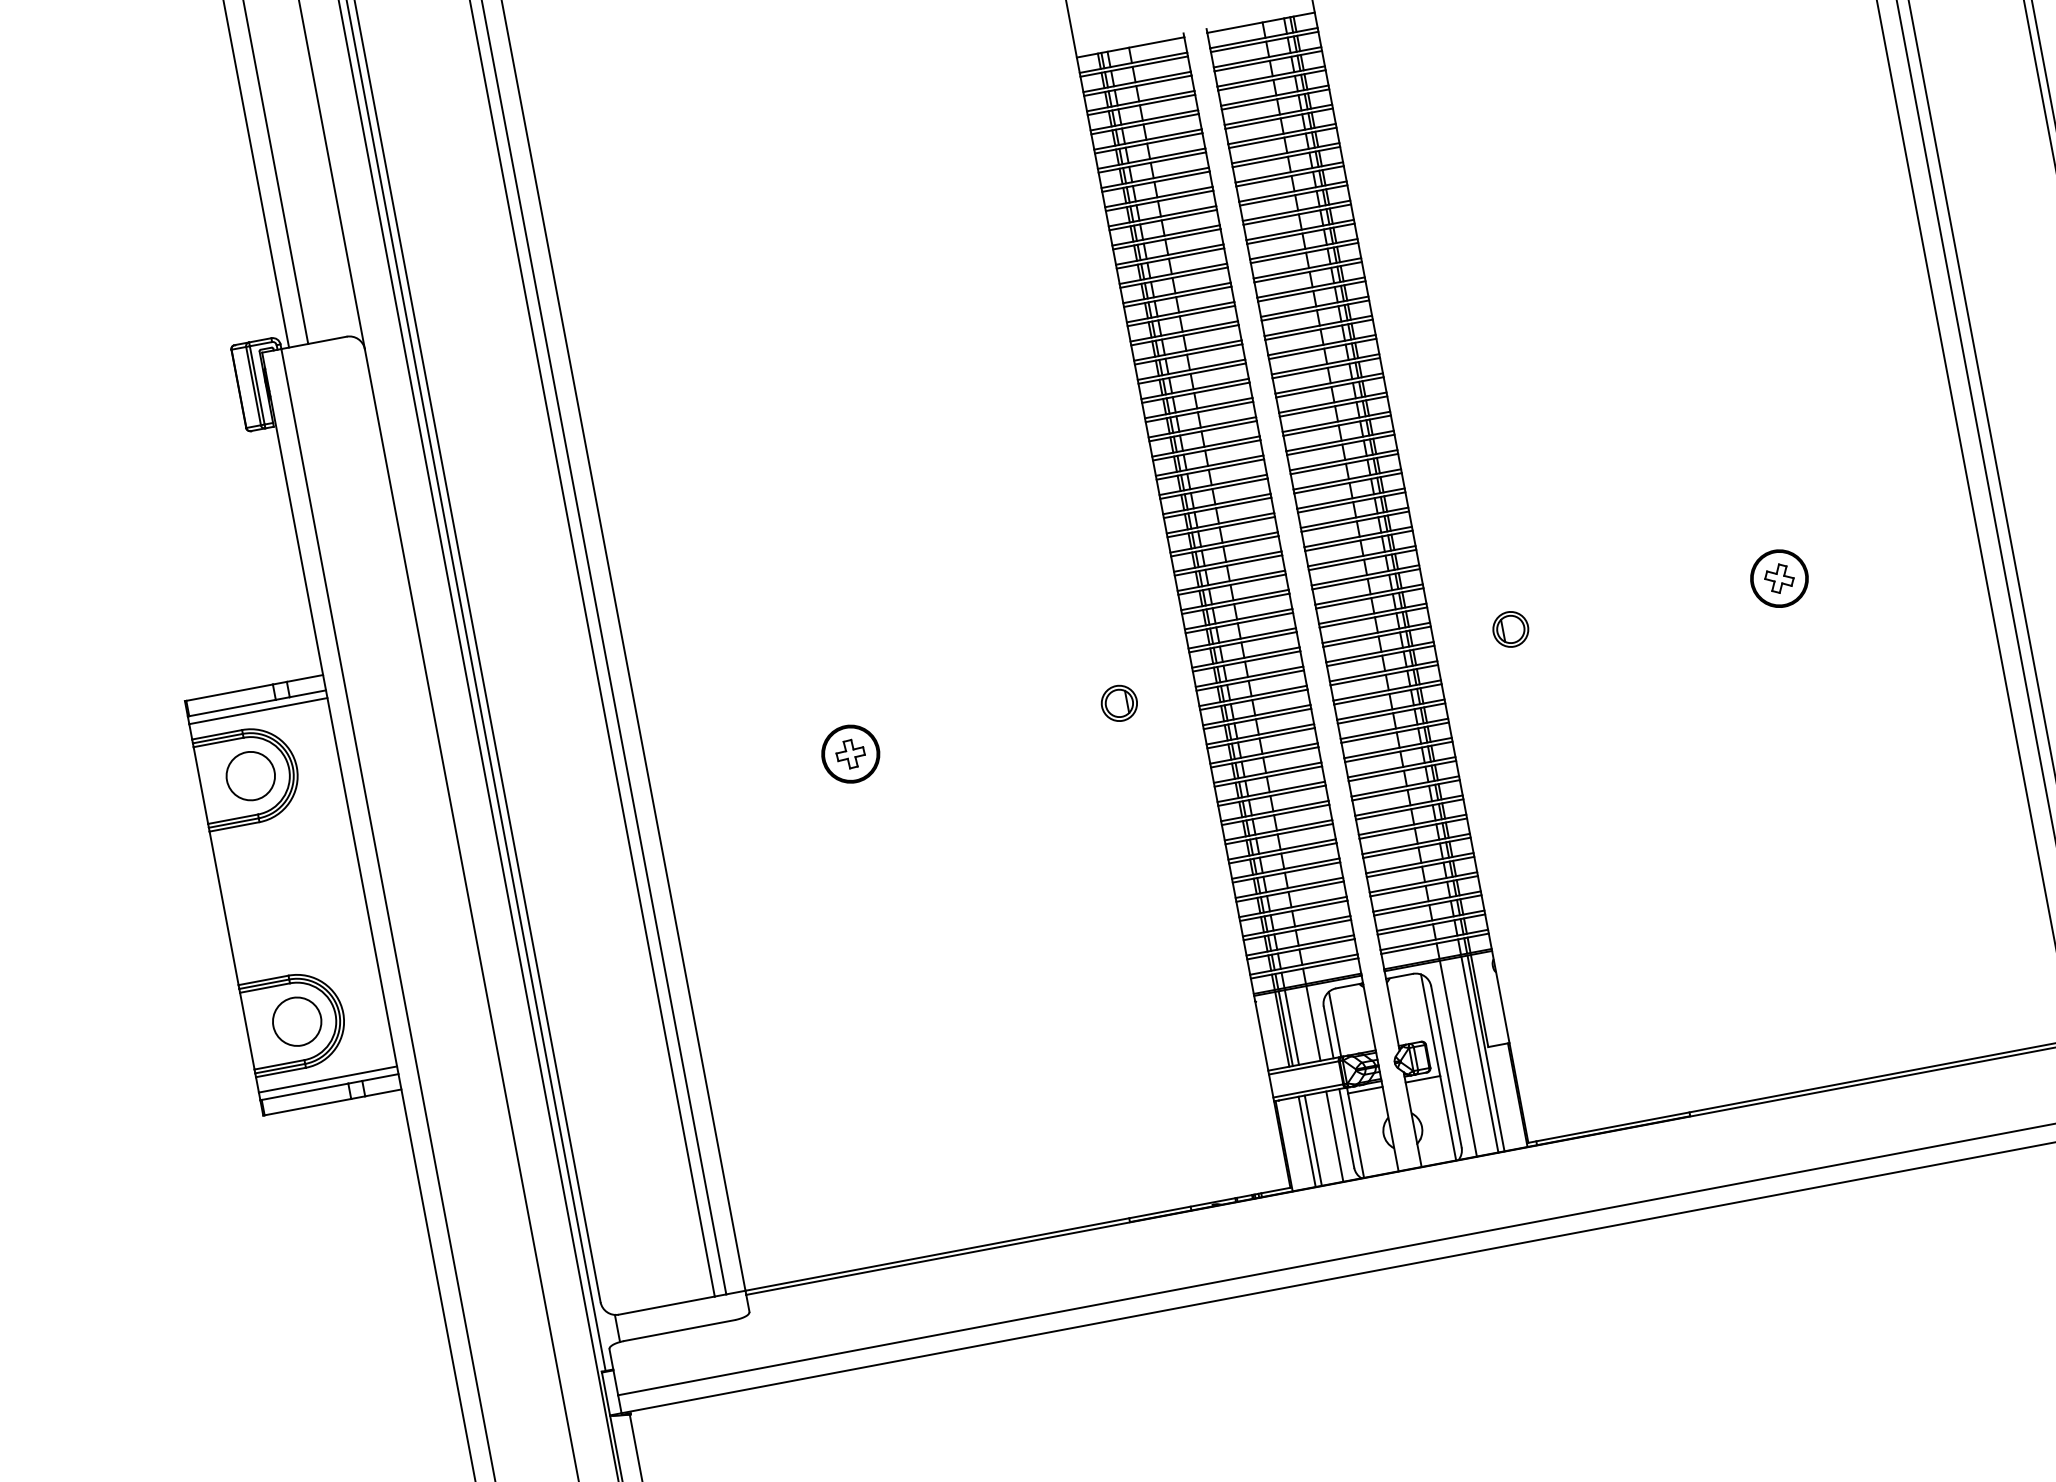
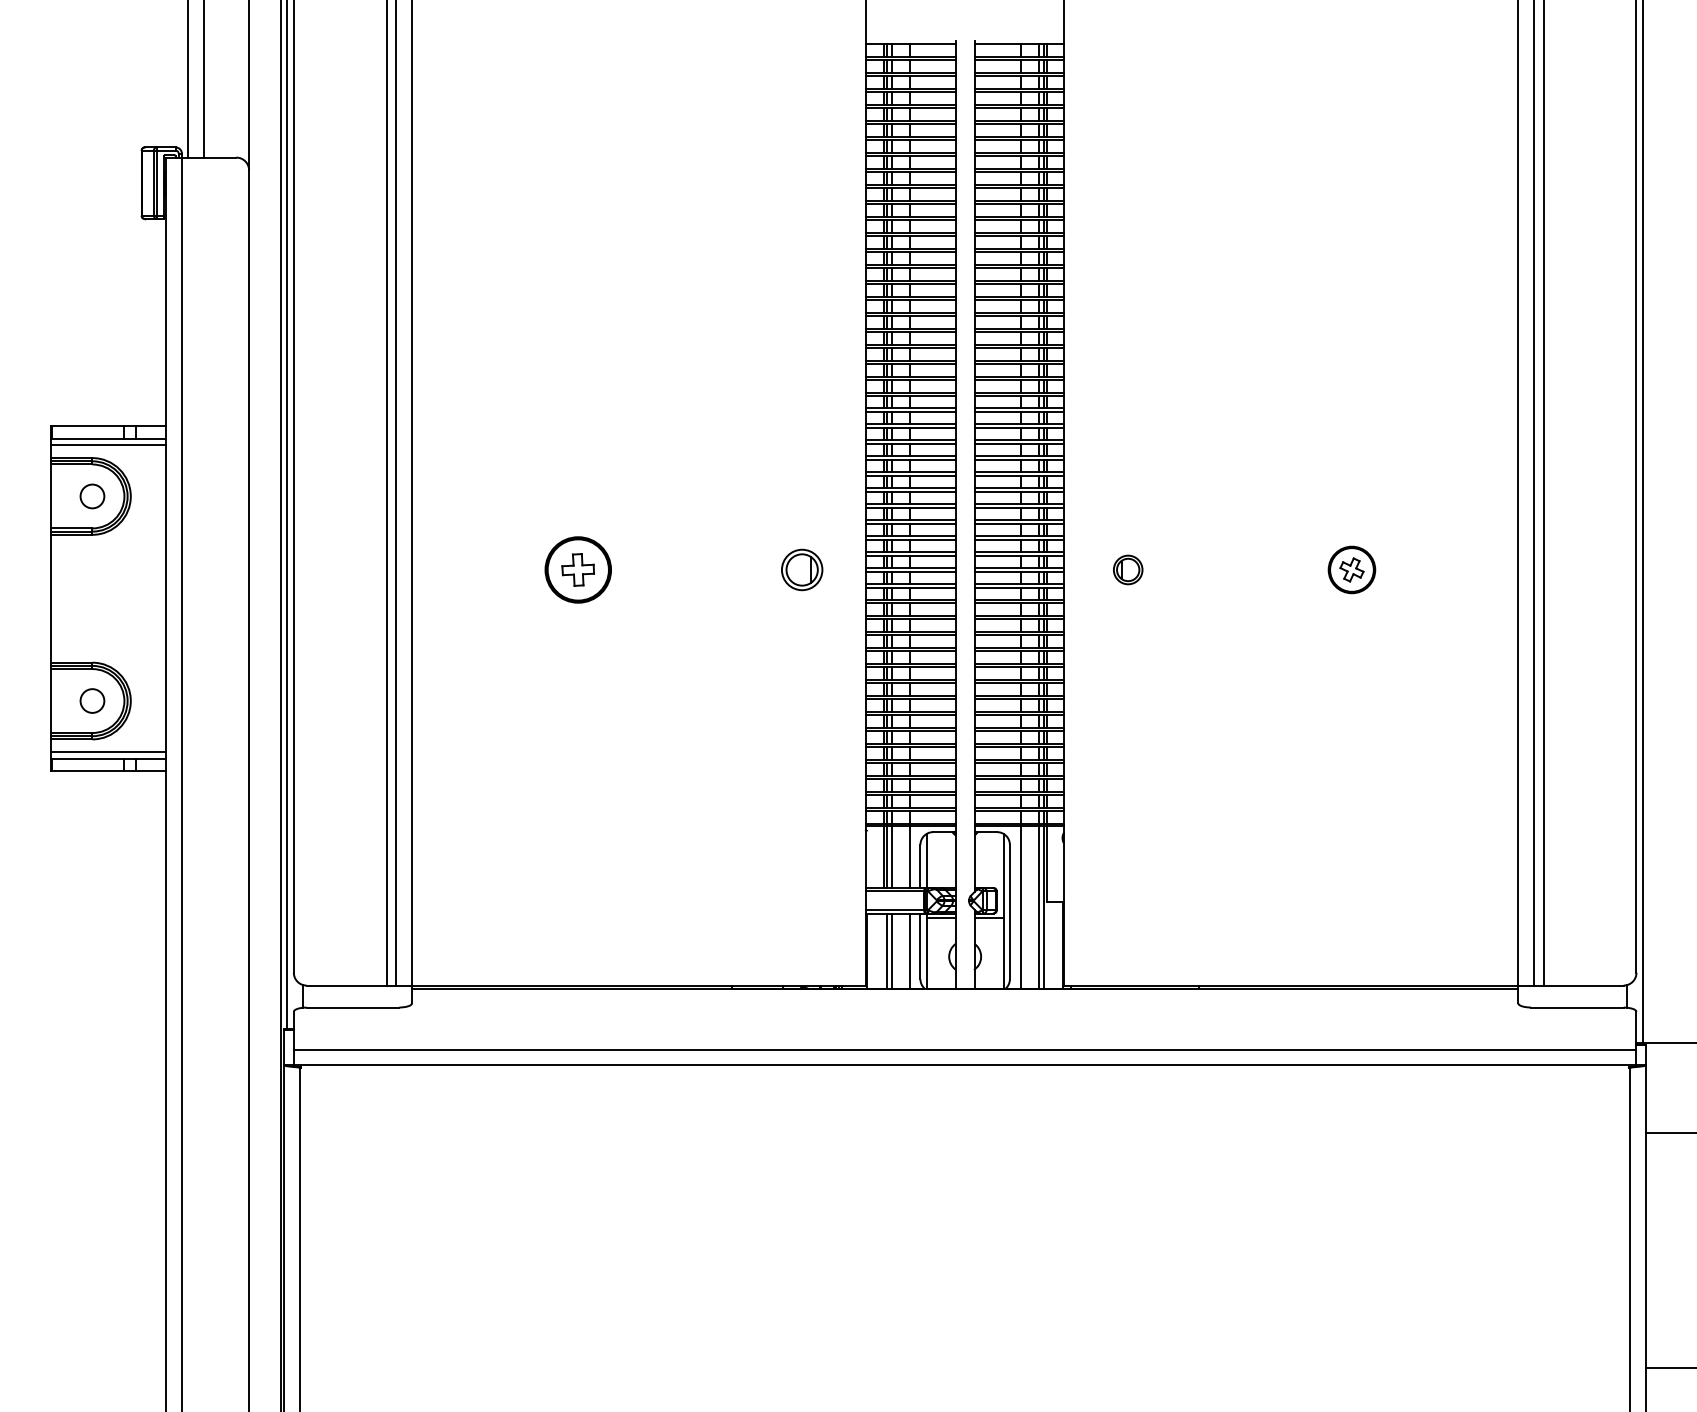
part: (1118, 702) -> (801, 569), size x1.4
part: (850, 753) -> (578, 569), size x1.4
circle: (250, 776) -> (92, 496), size x0.6
circle: (297, 1021) -> (92, 700), size x0.6

